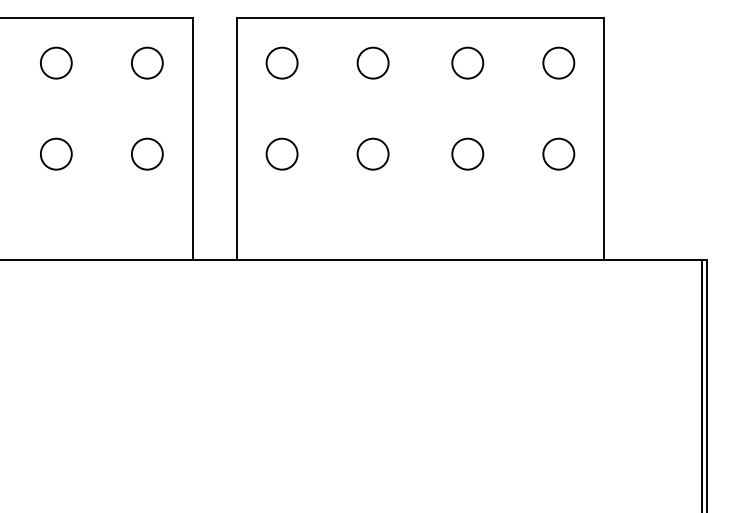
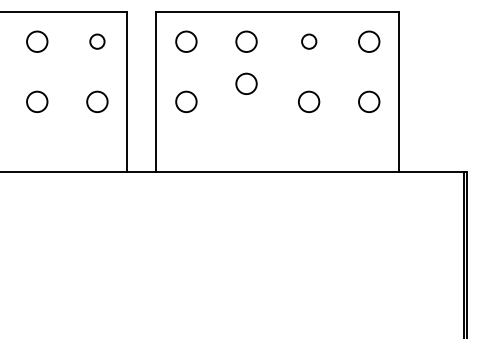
circle: (147, 62) -> (97, 41), size x0.7
circle: (468, 62) -> (309, 41), size x0.7
circle: (373, 153) -> (246, 83), moved

